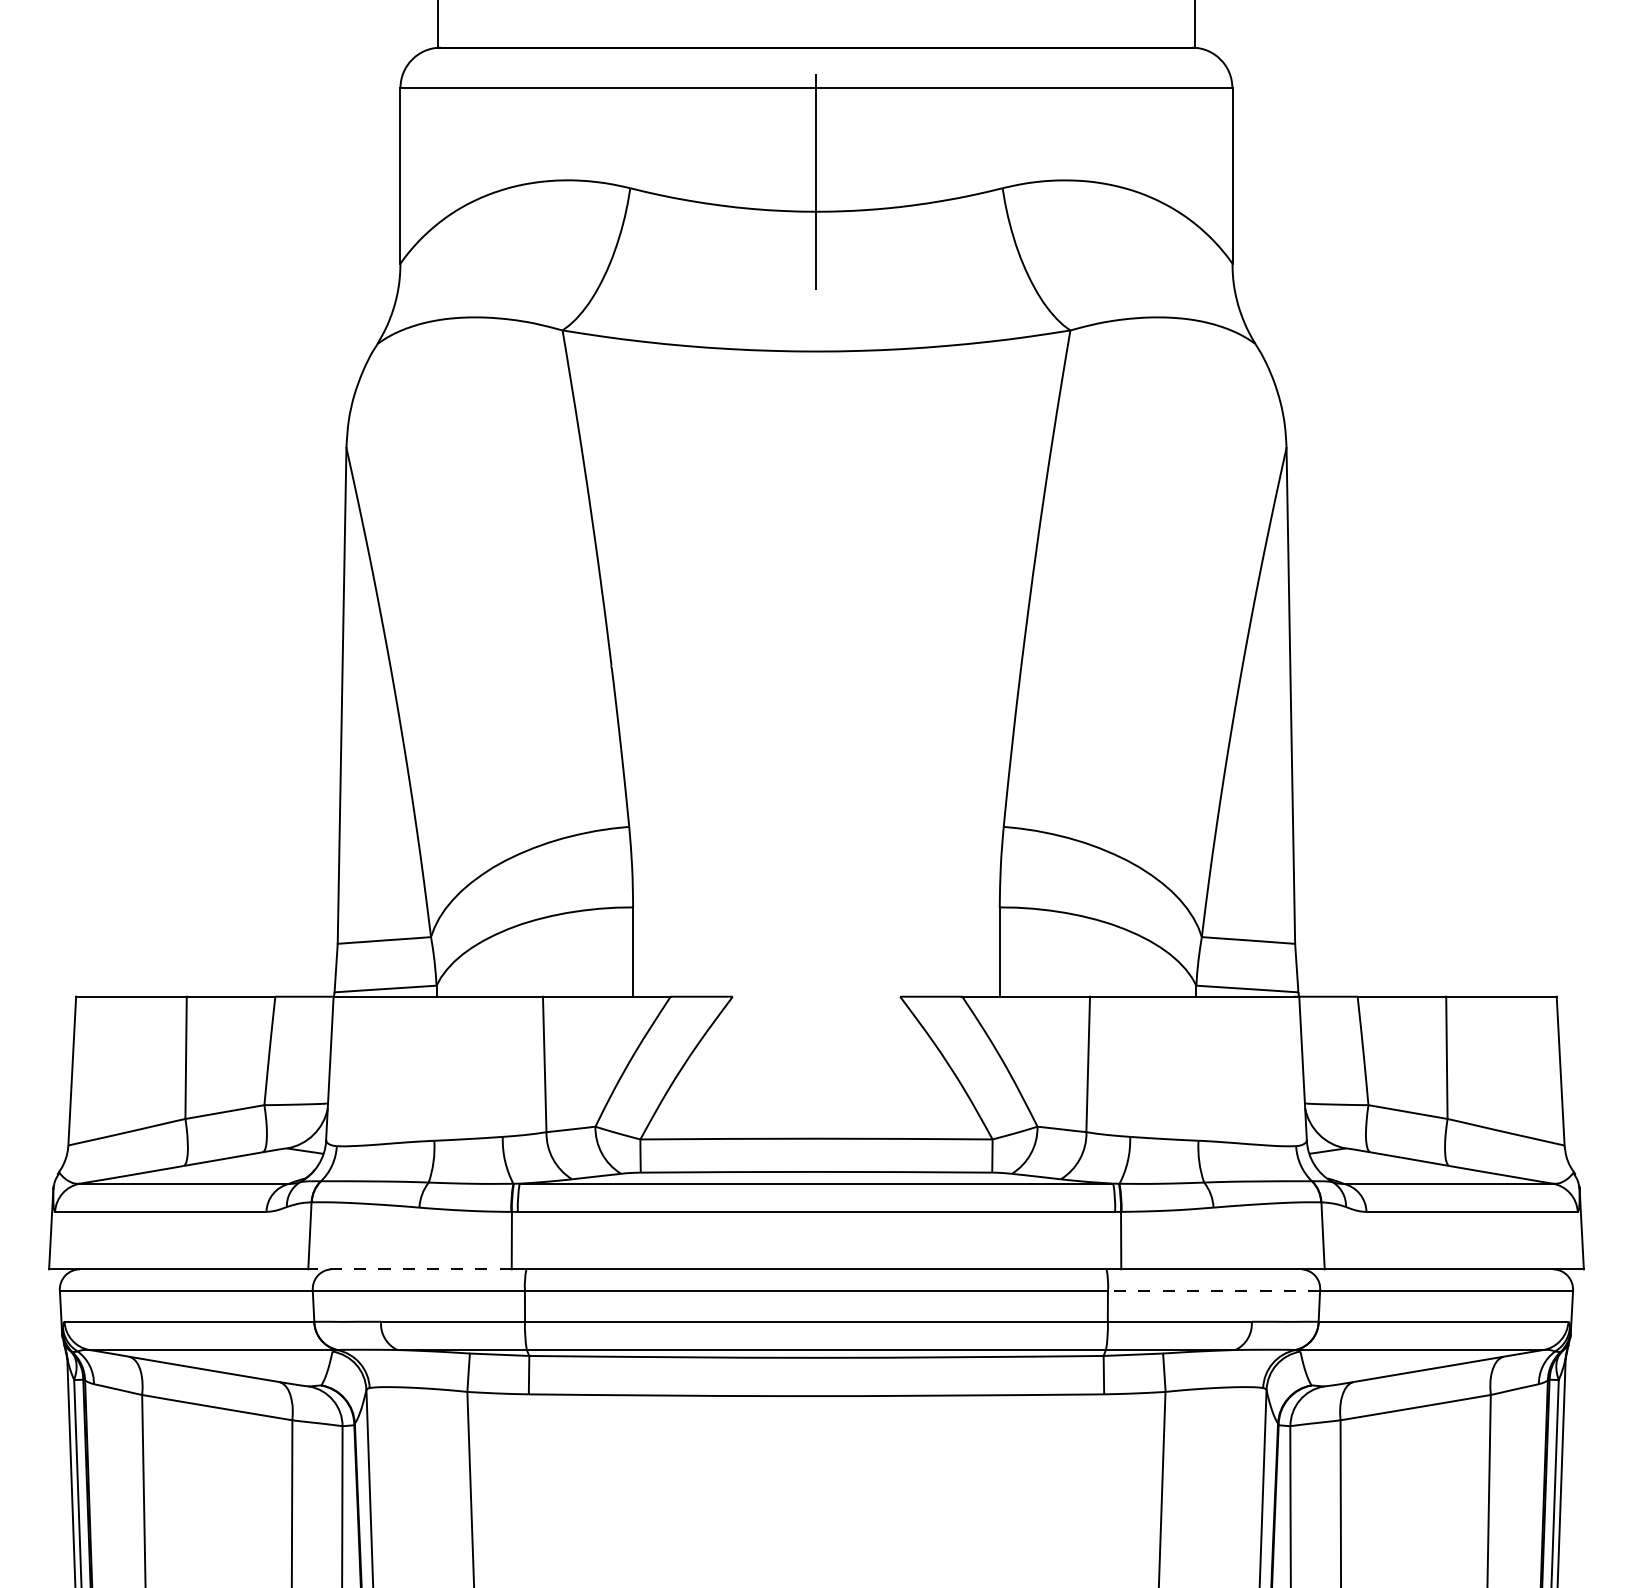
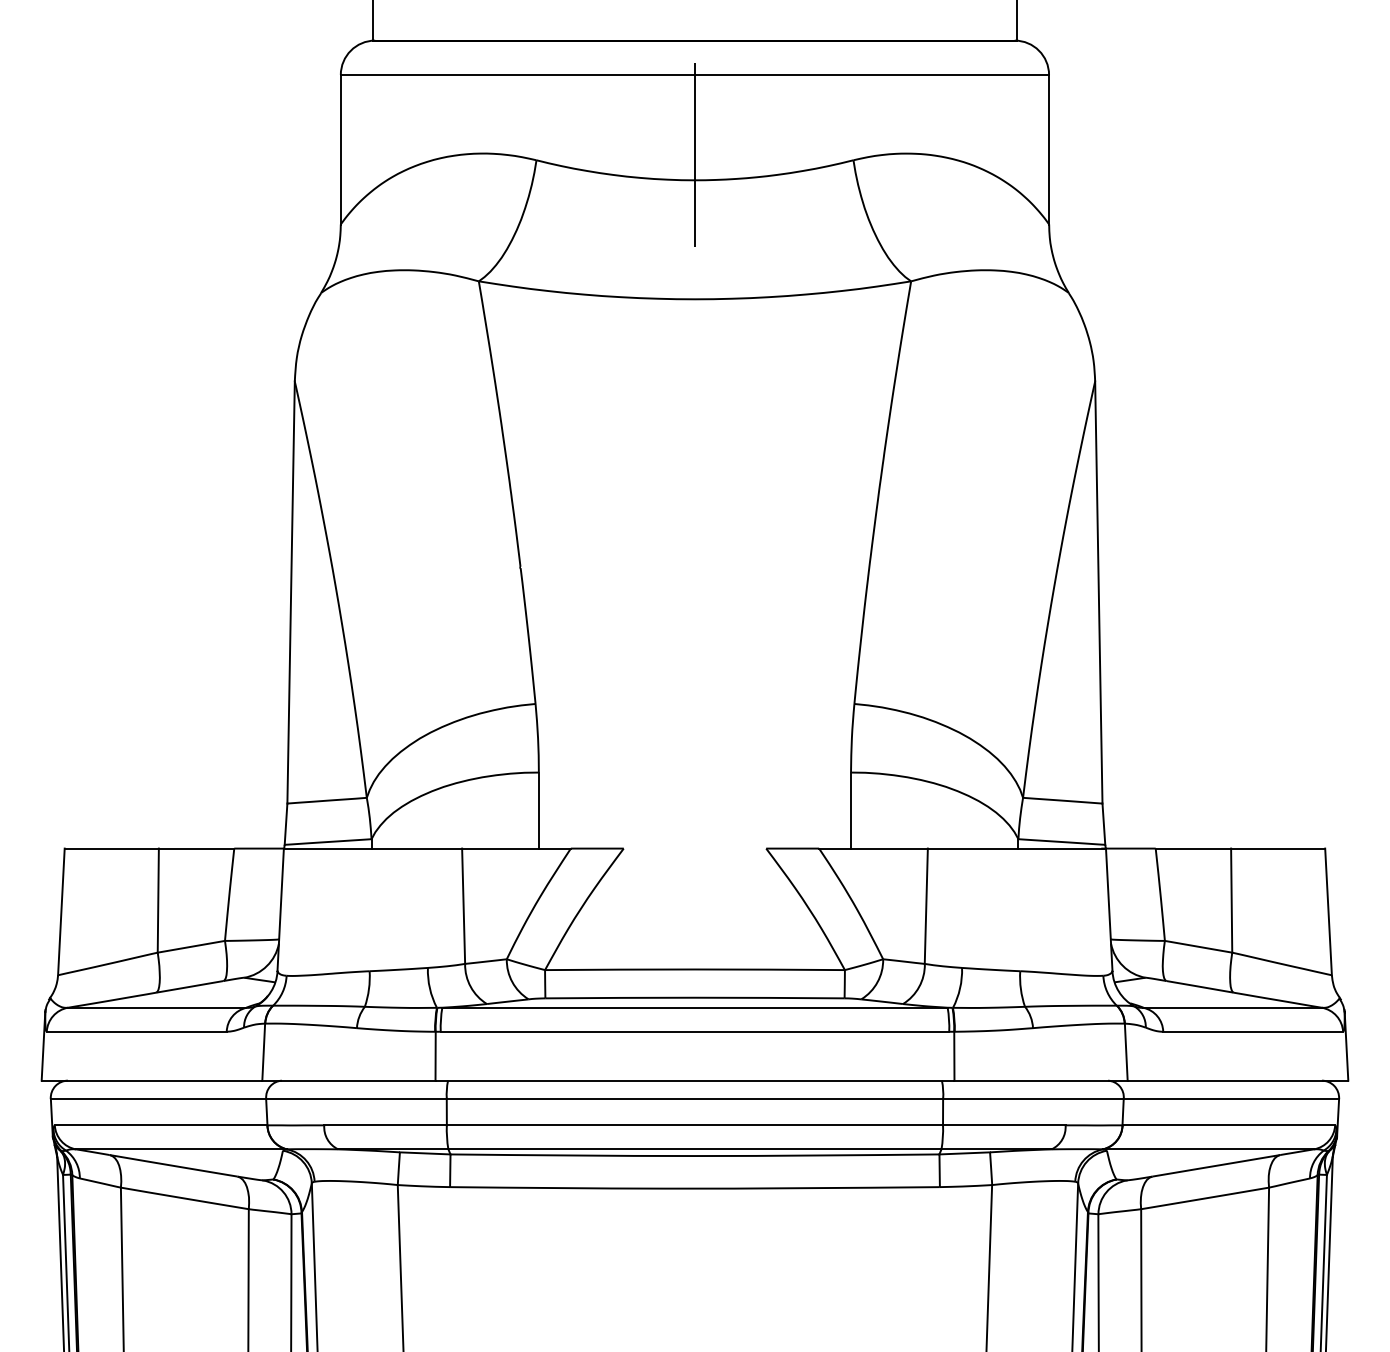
line: (409, 1269) -> (348, 1080), dashed -> solid
line: (1212, 1290) -> (1032, 1098), dashed -> solid

